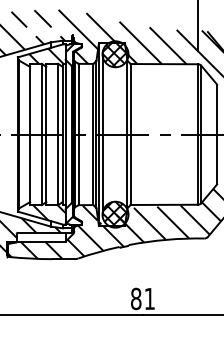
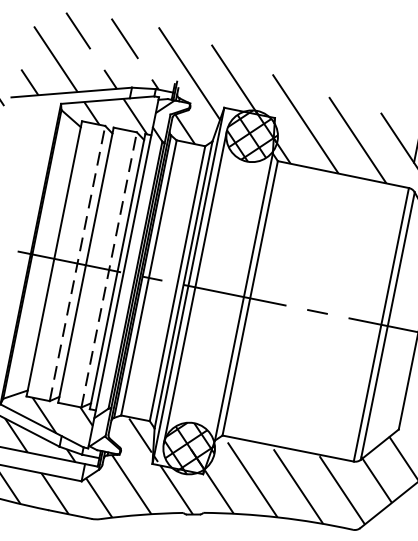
line: (41, 134) -> (76, 263), solid -> dashed
line: (58, 134) -> (109, 270), solid -> dashed

